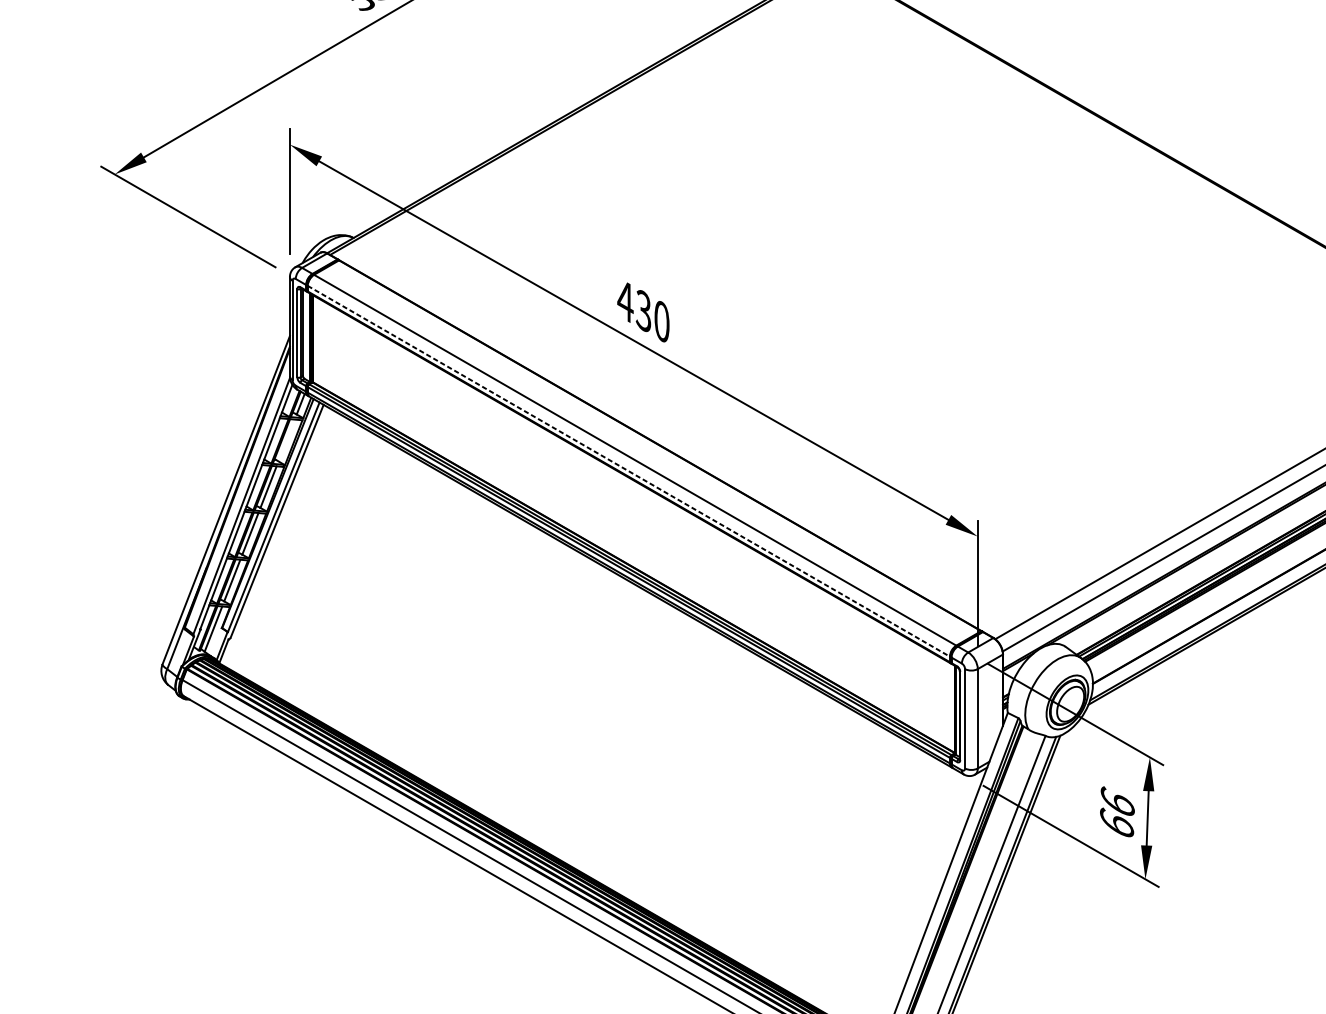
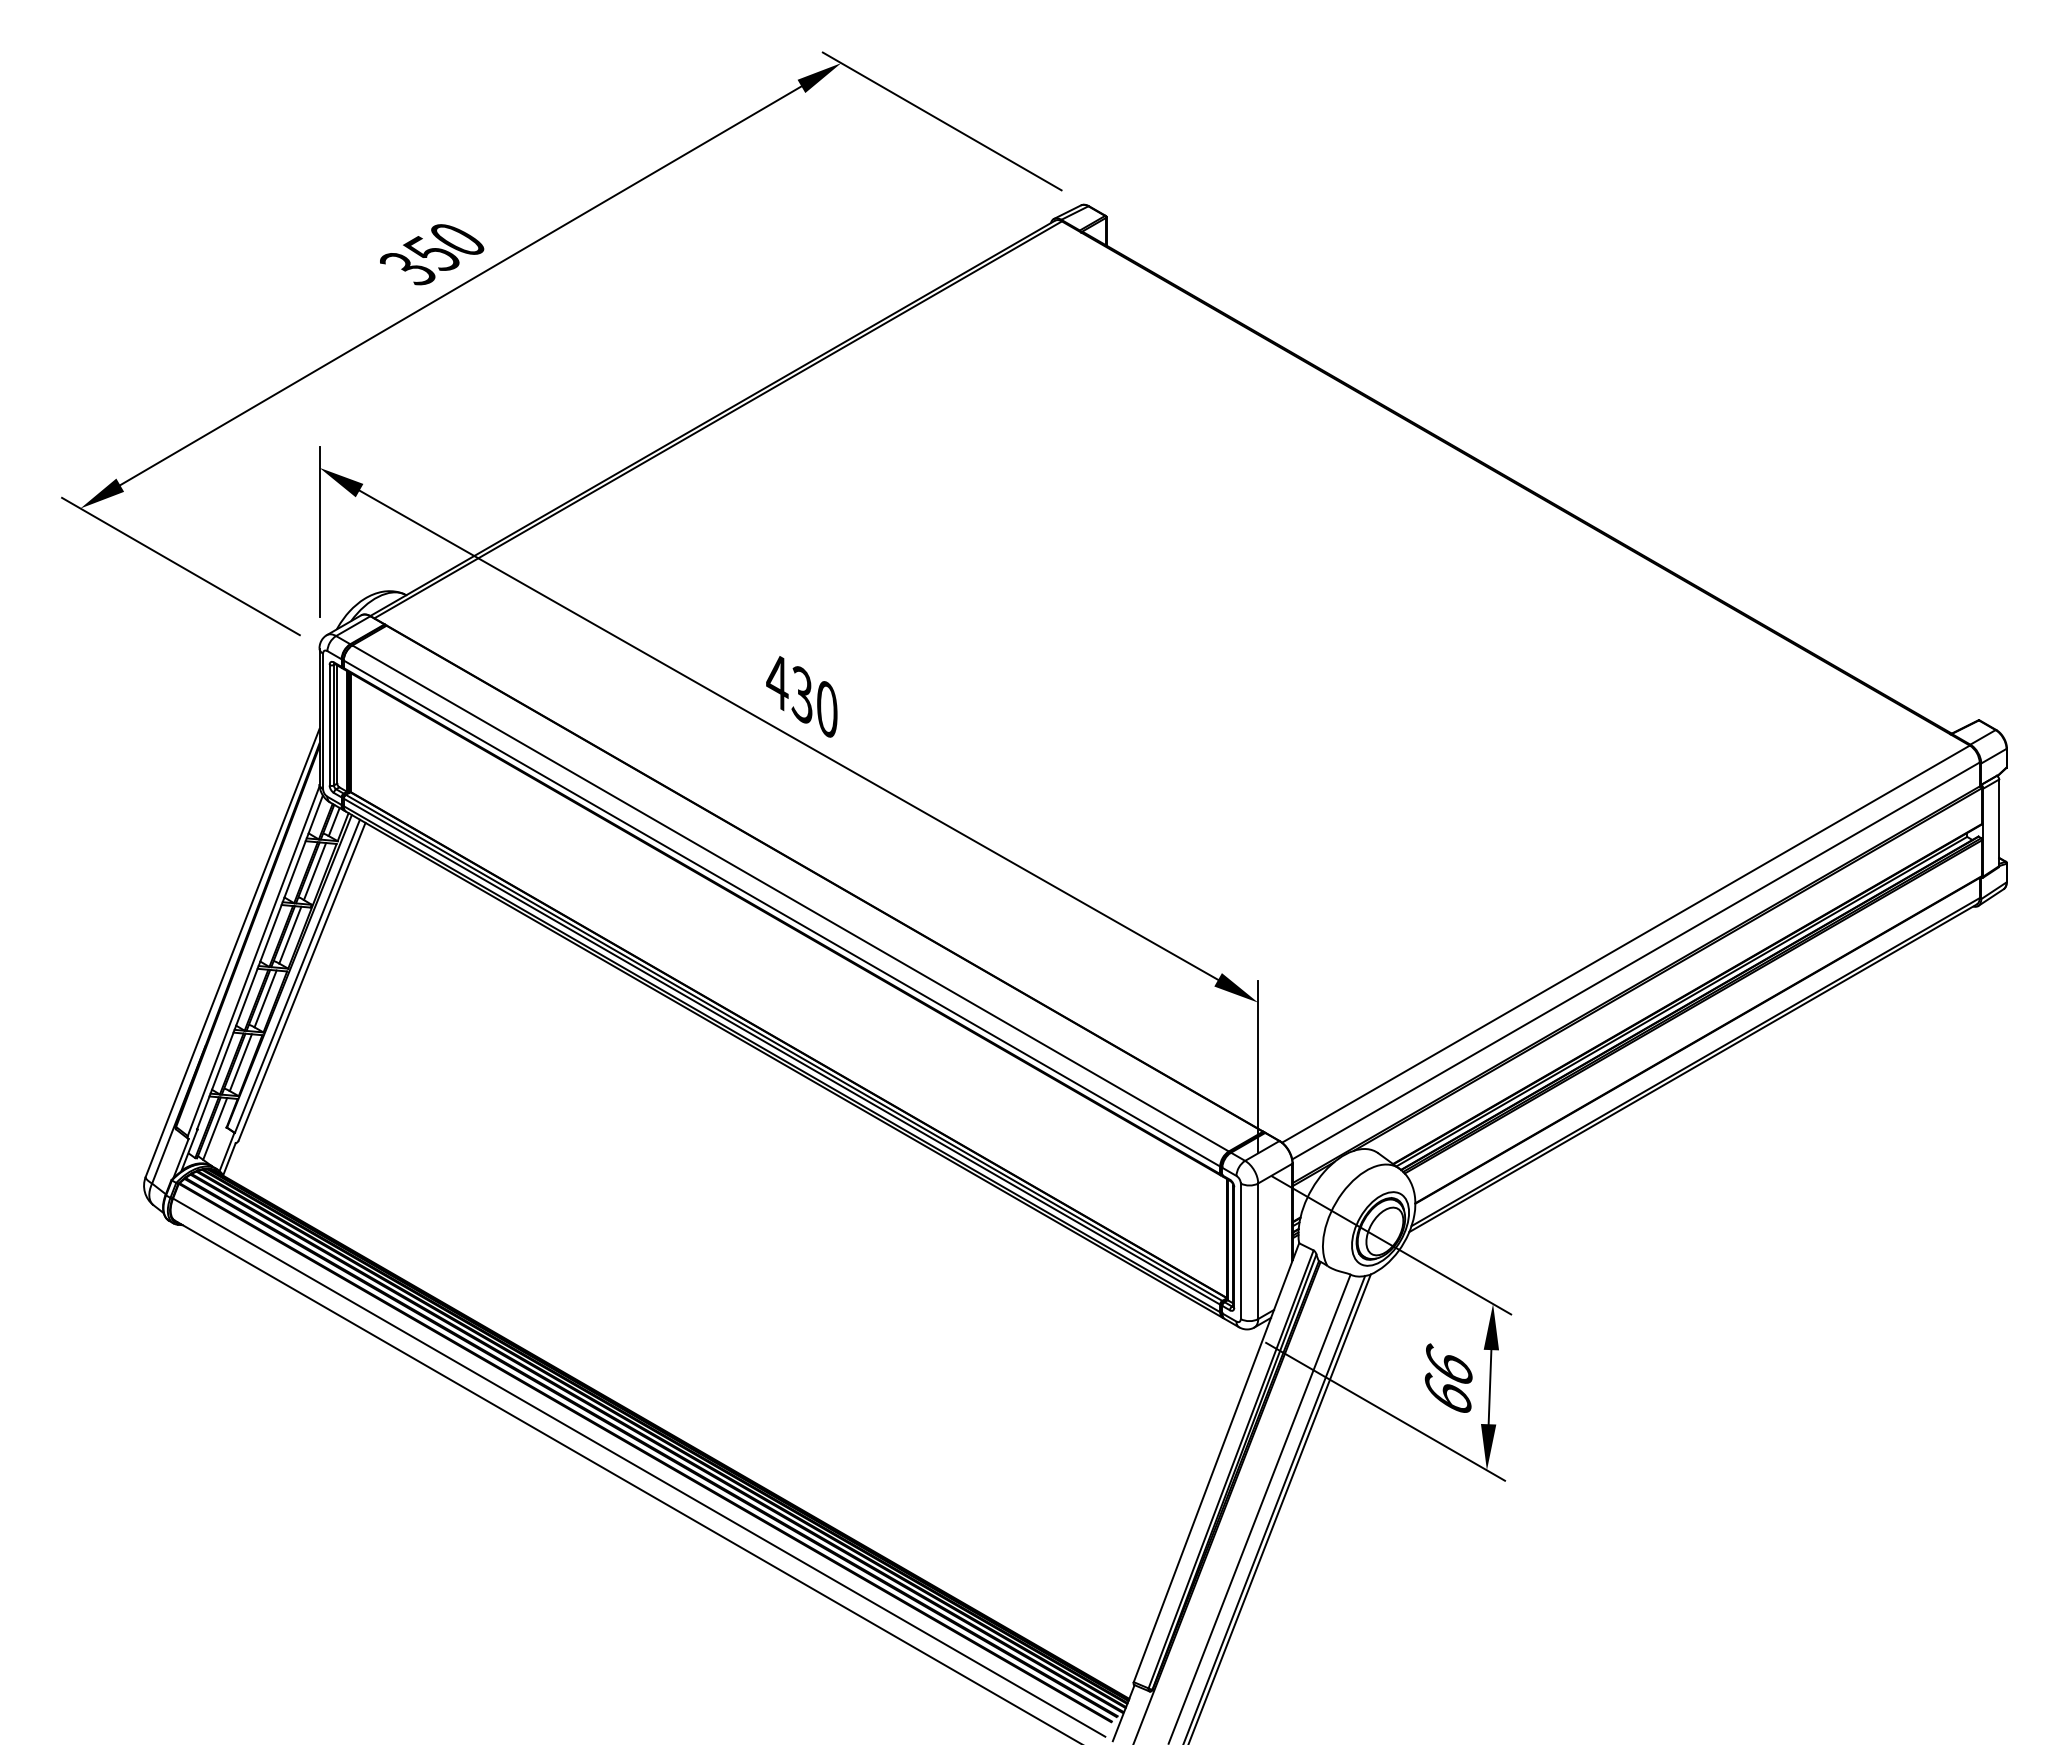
line: (286, 440) -> (314, 871), added
line: (628, 471) -> (781, 913), dashed -> solid

